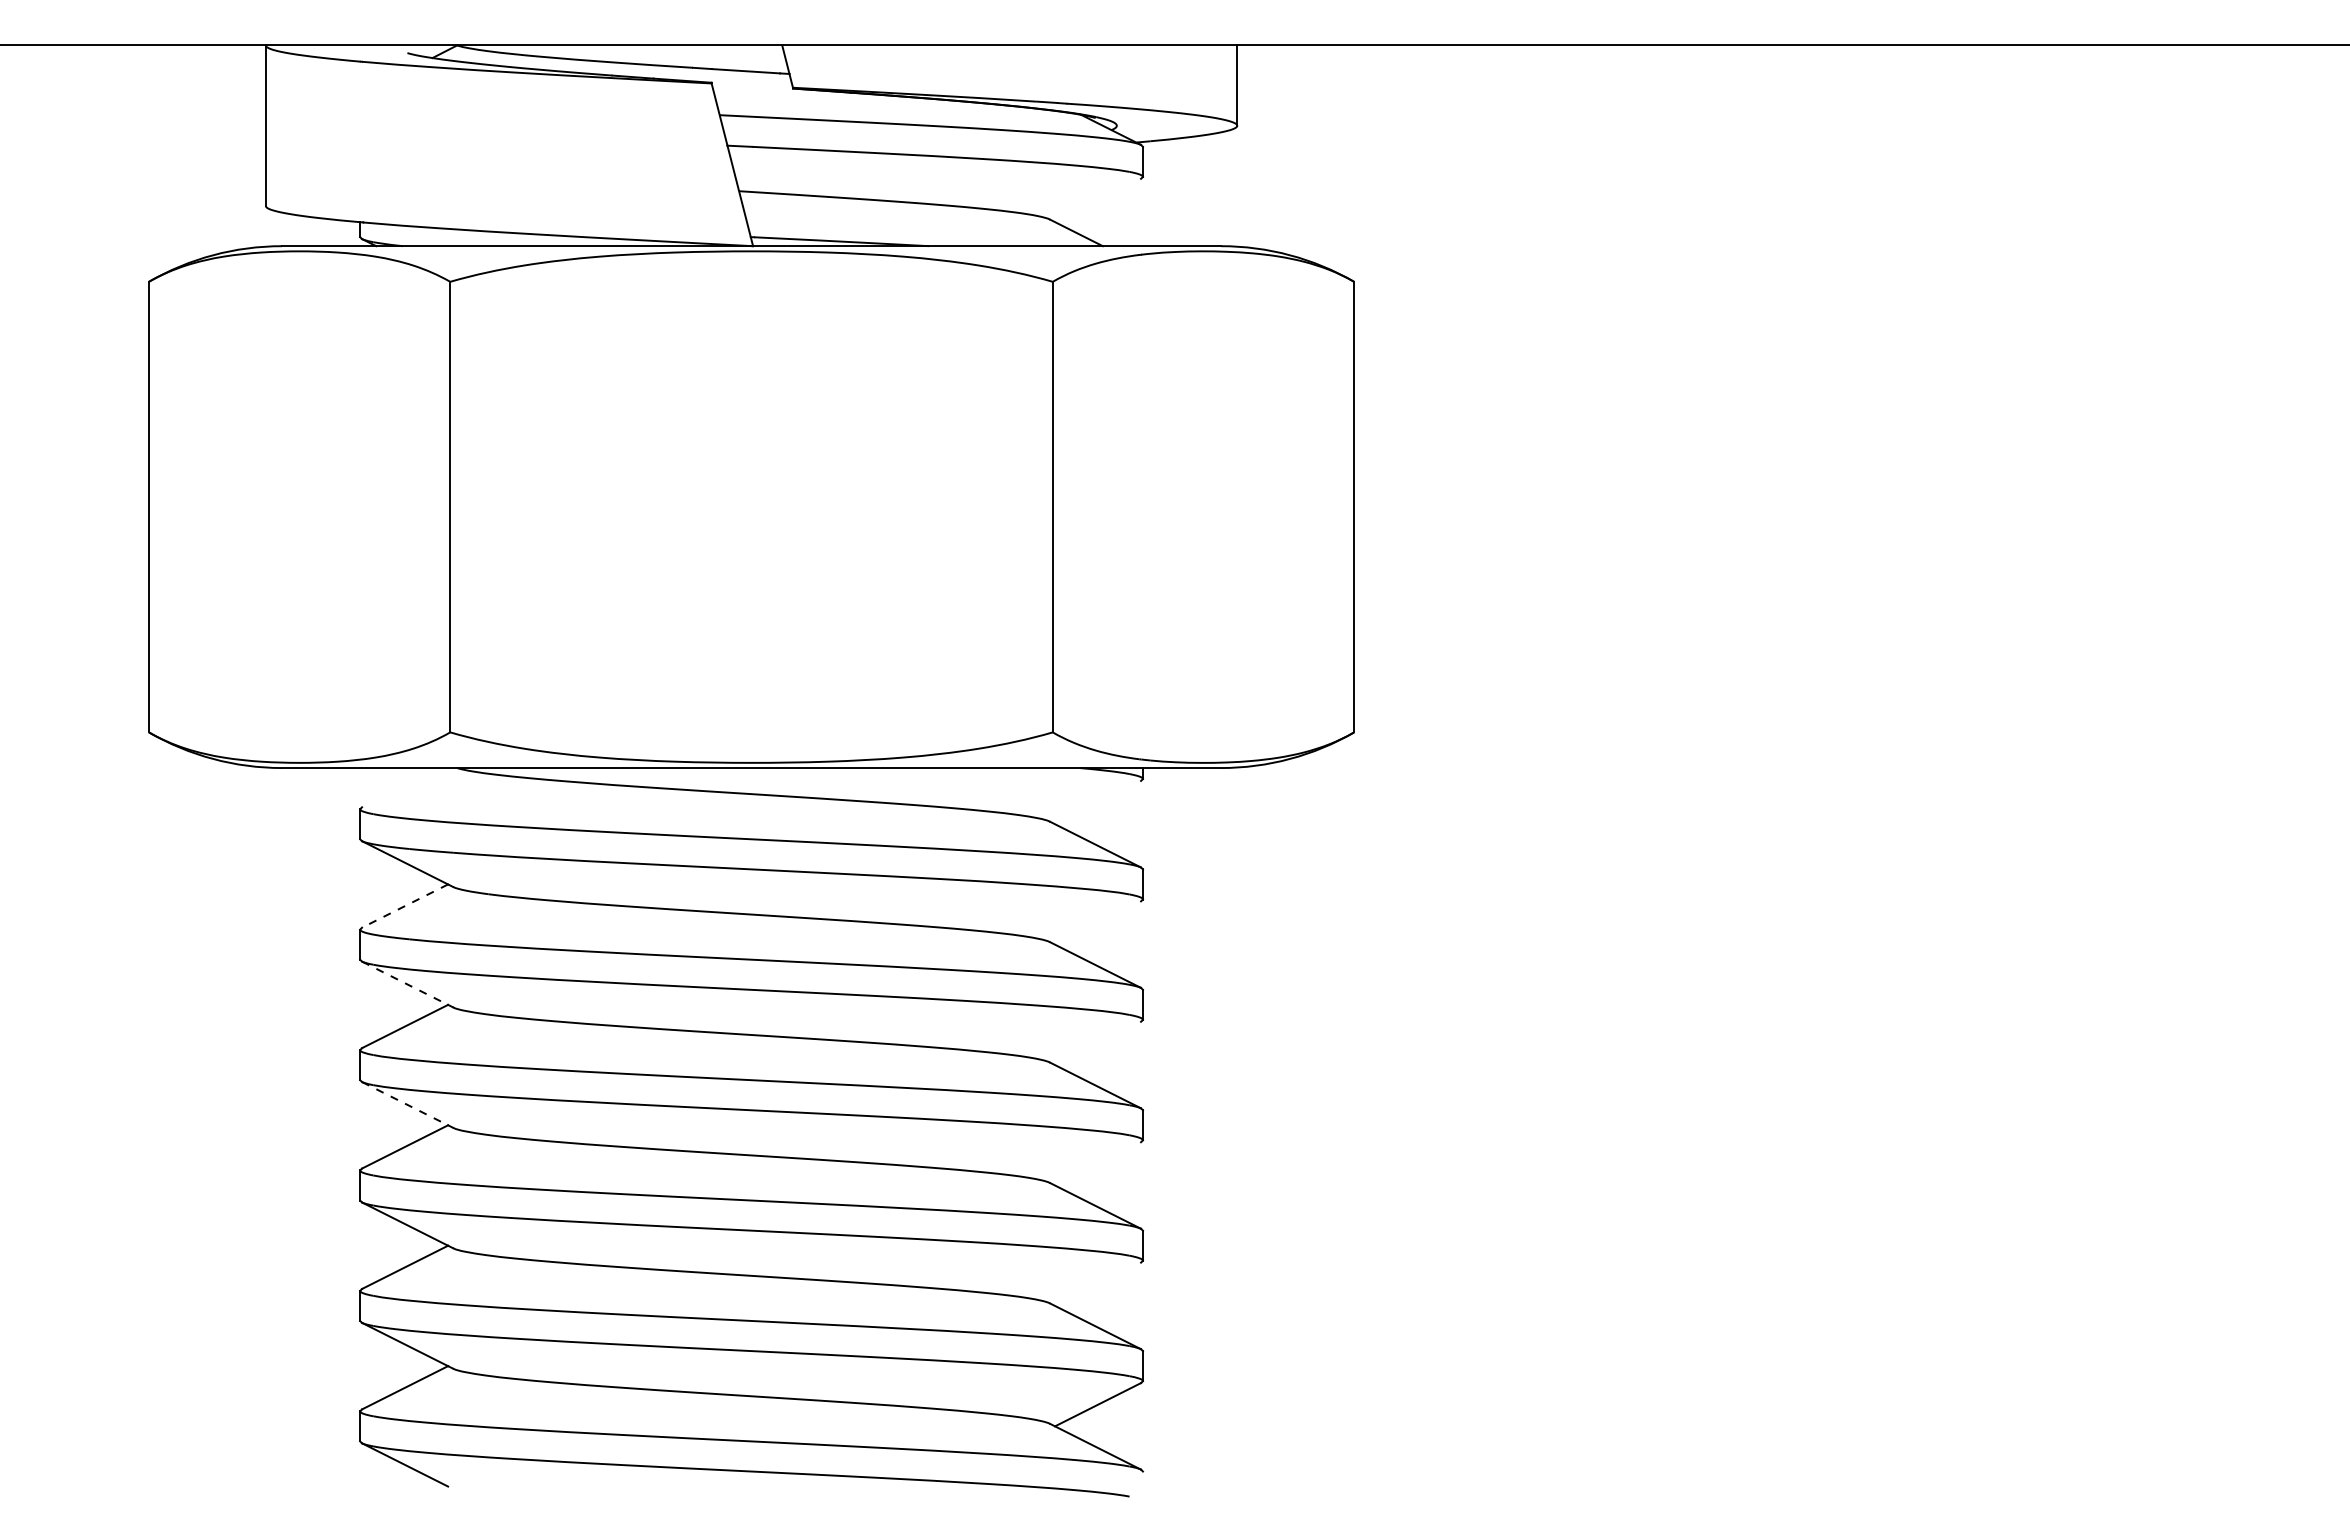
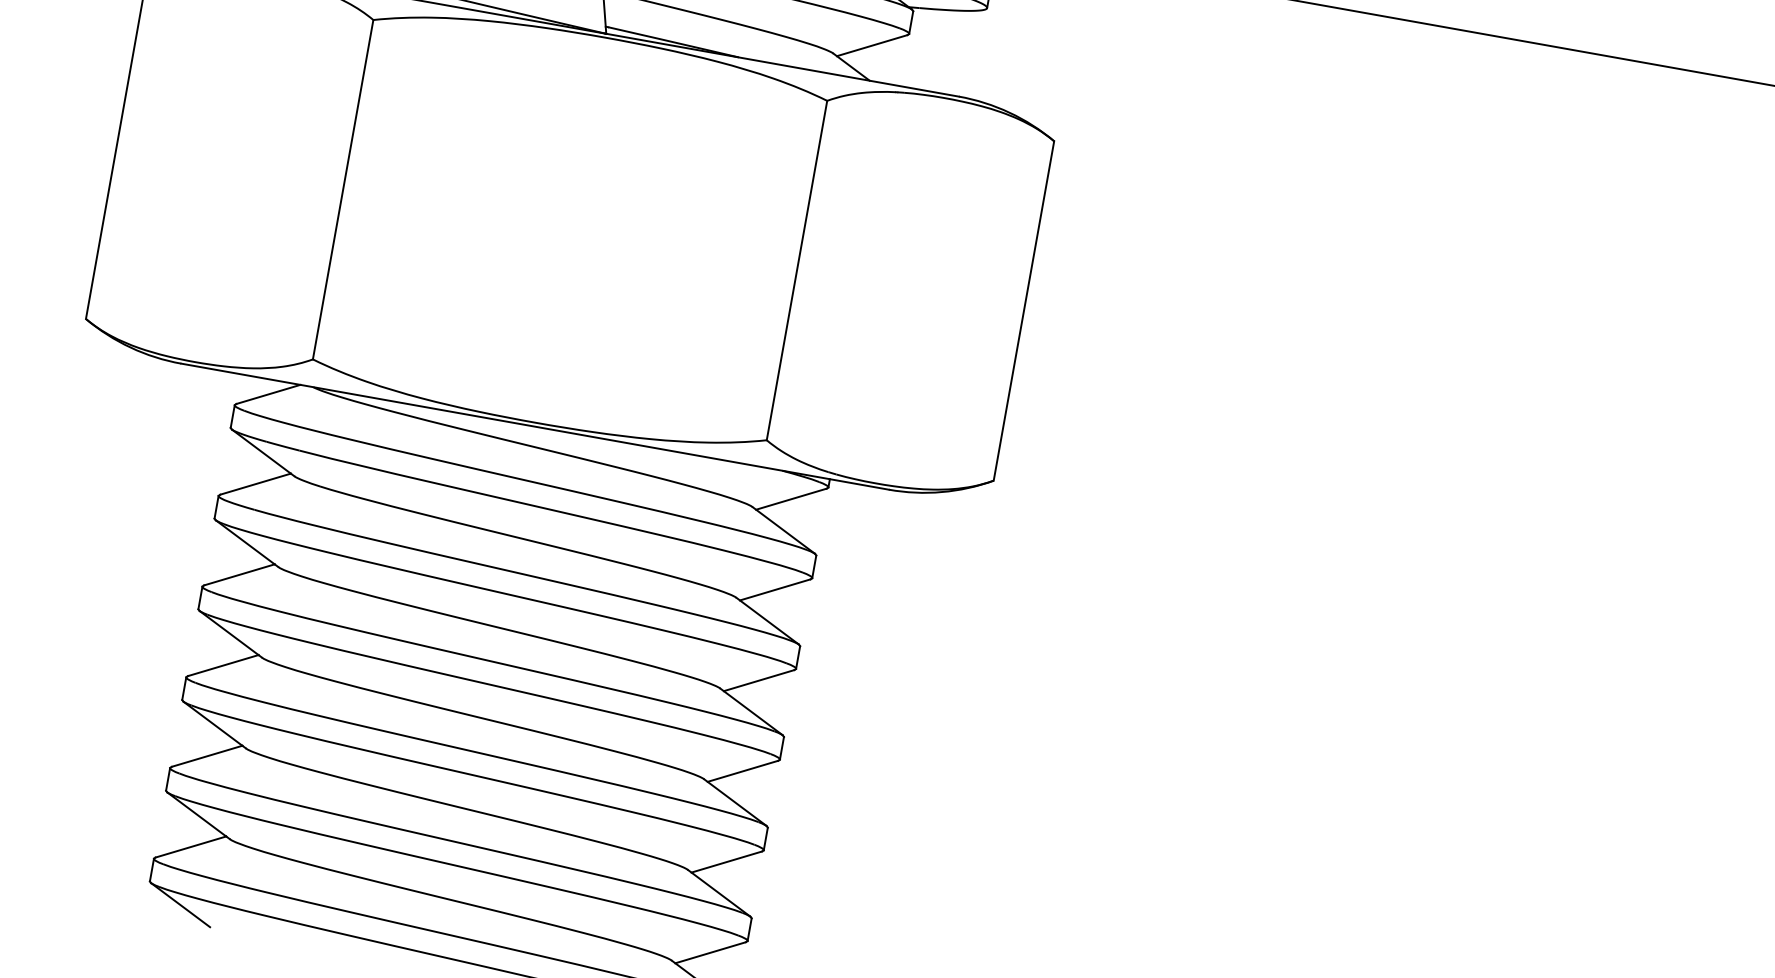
line: (1098, 200) -> (872, 45), added
line: (401, 787) -> (268, 394), added
line: (1098, 802) -> (791, 499), added
line: (404, 906) -> (255, 484), dashed -> solid
line: (1098, 922) -> (775, 589), added
line: (405, 983) -> (245, 542), dashed -> solid
line: (1098, 1043) -> (759, 680), added
line: (405, 1103) -> (229, 632), dashed -> solid
line: (1098, 1163) -> (743, 771), added
line: (1098, 1283) -> (727, 861), added

